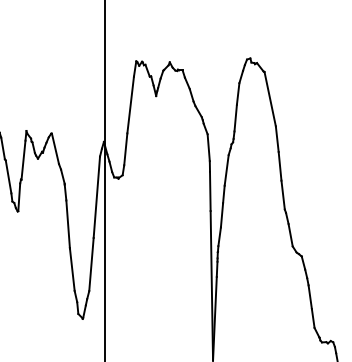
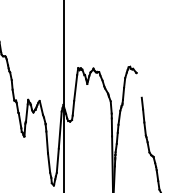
line: (268, 99) -> (138, 85), removed

